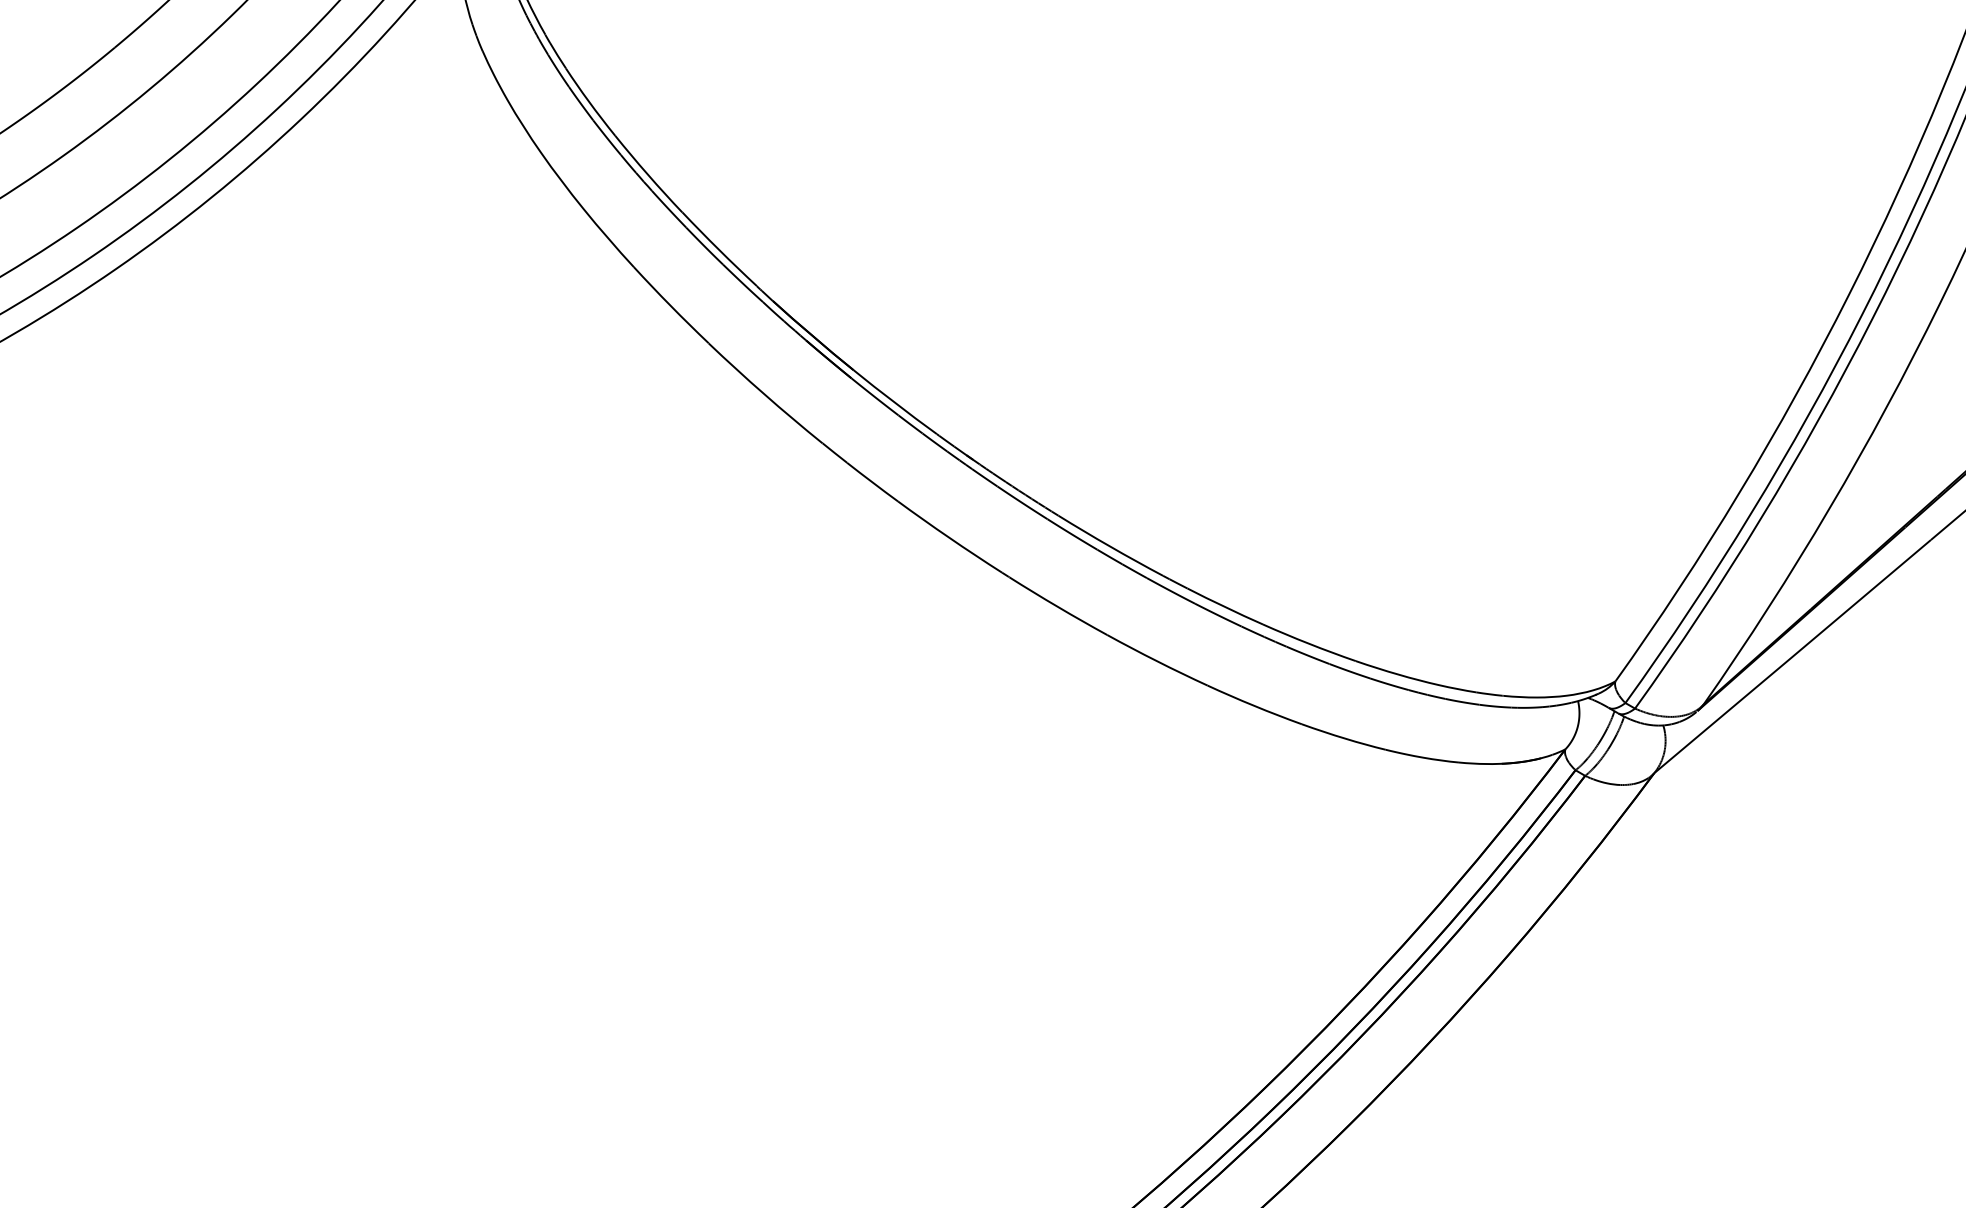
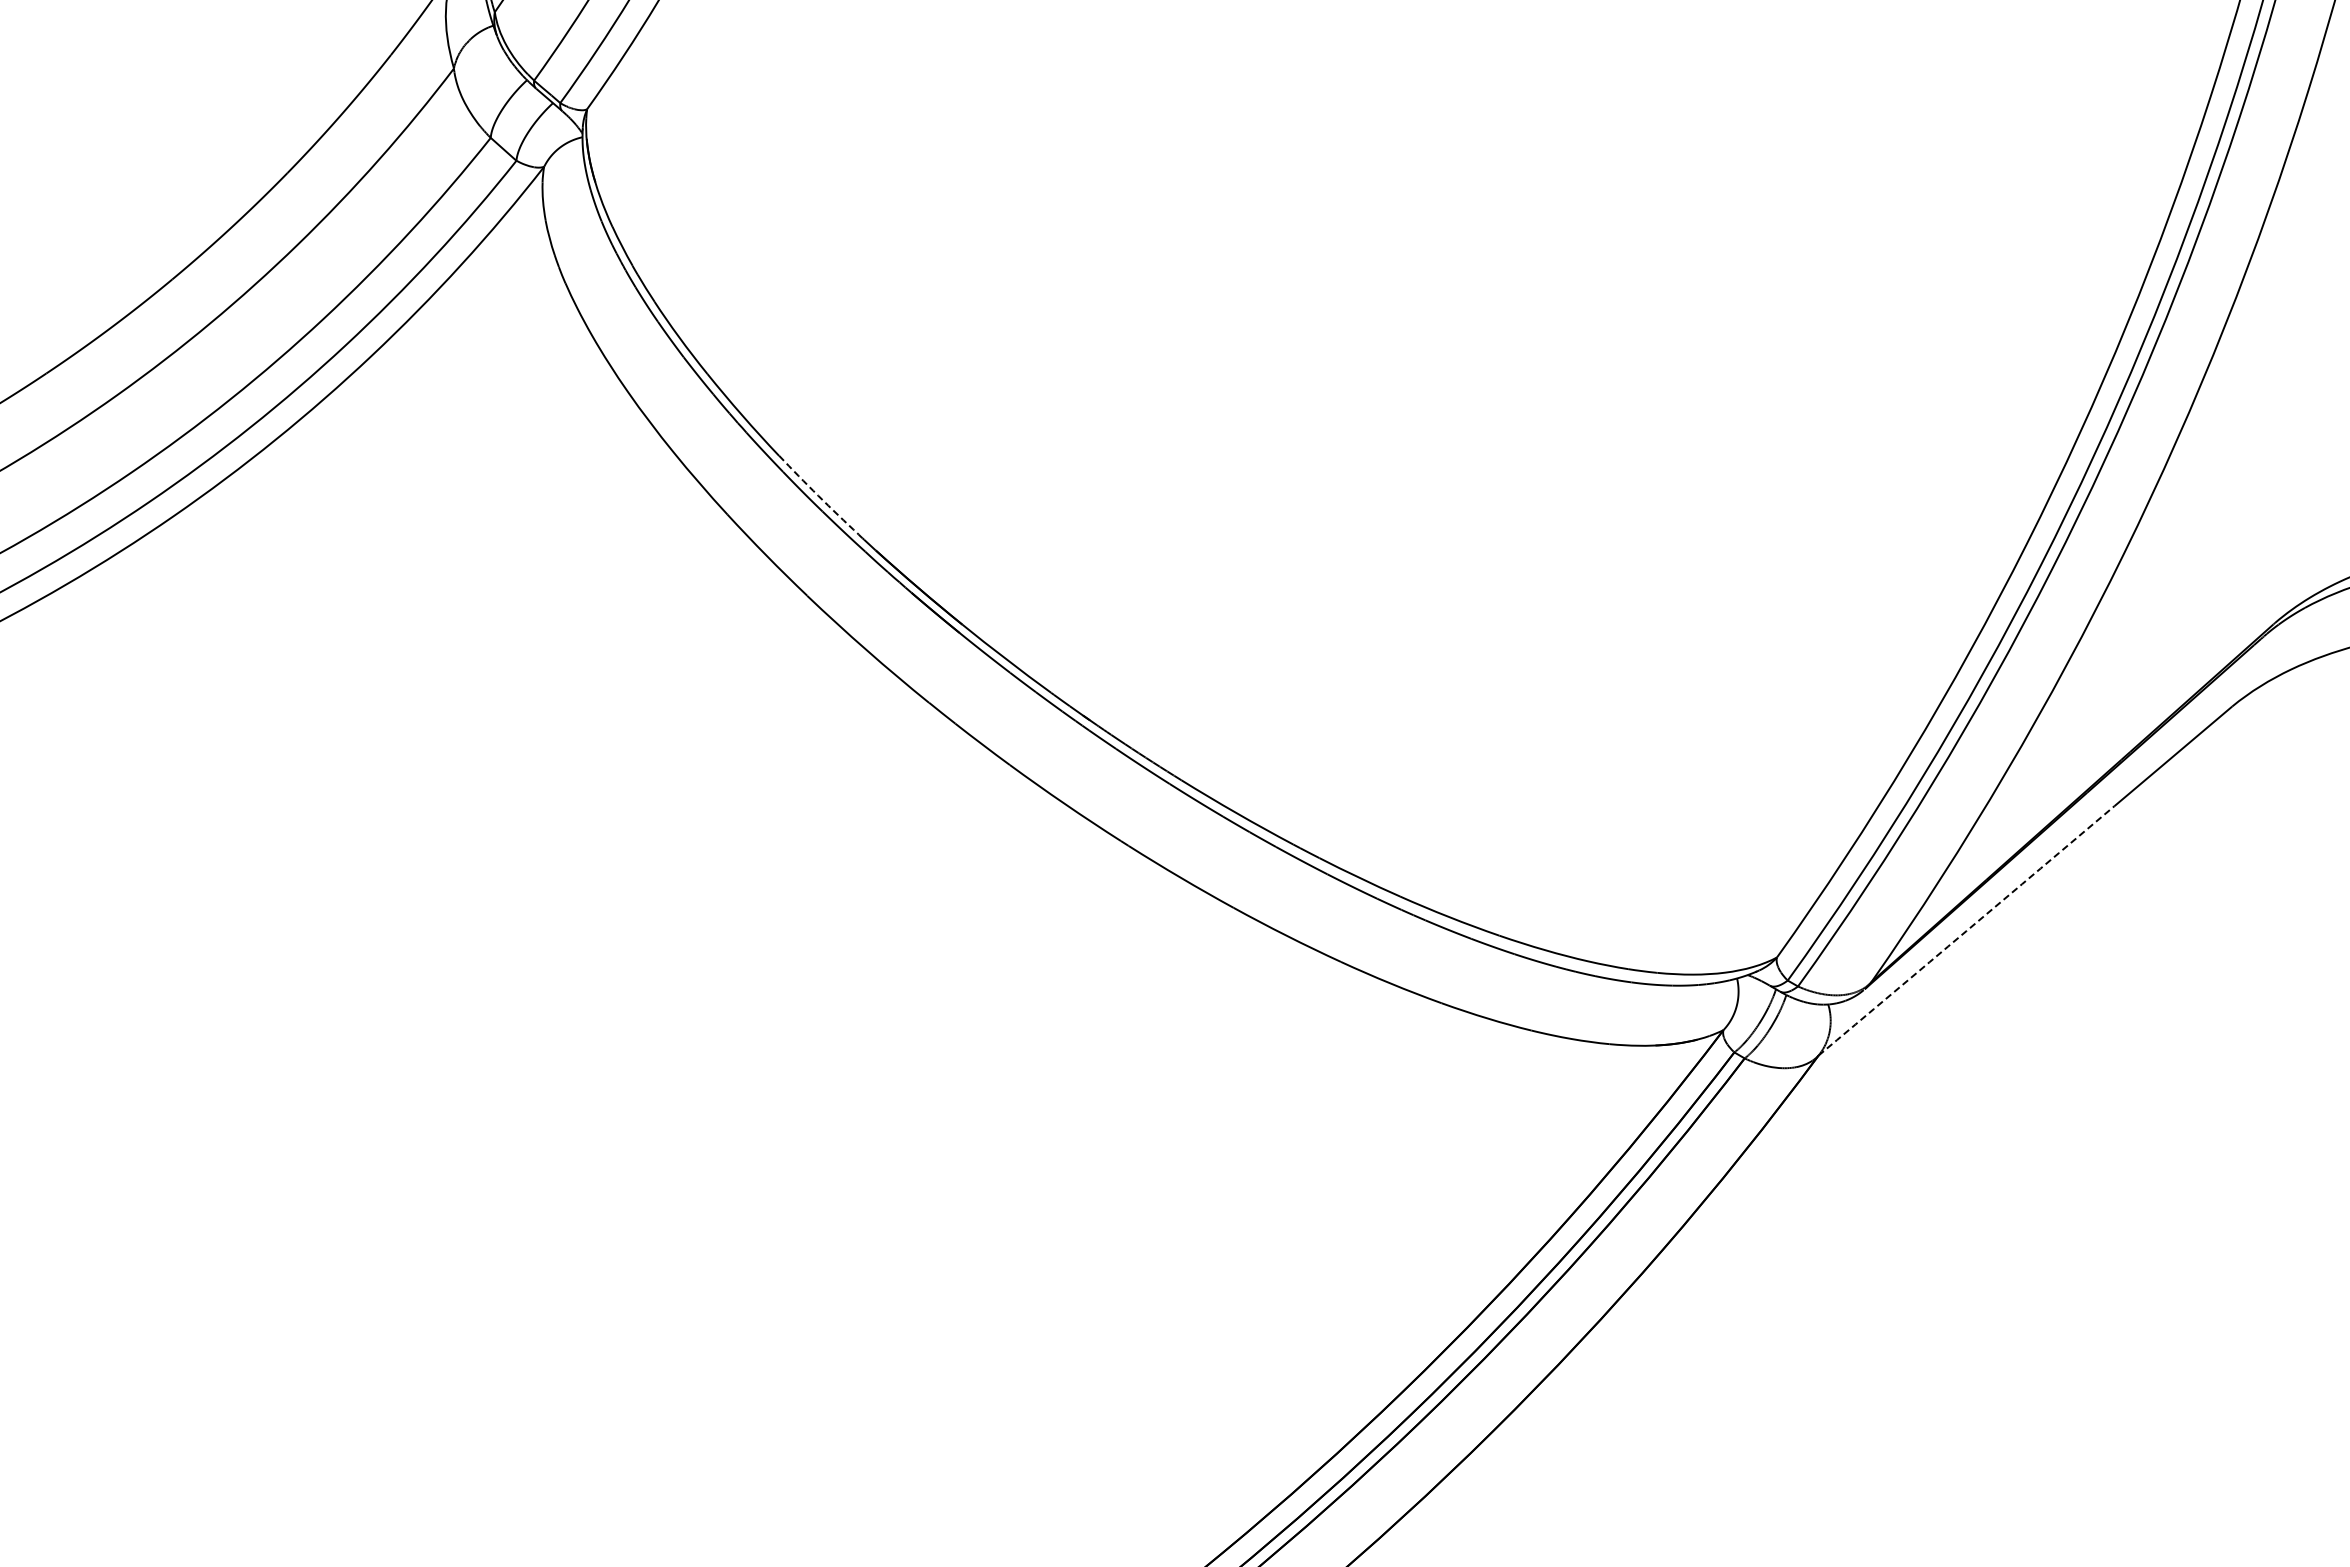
arc: (719, 249) -> (818, 495), solid -> dashed
arc: (1792, 657) -> (1966, 931), solid -> dashed

